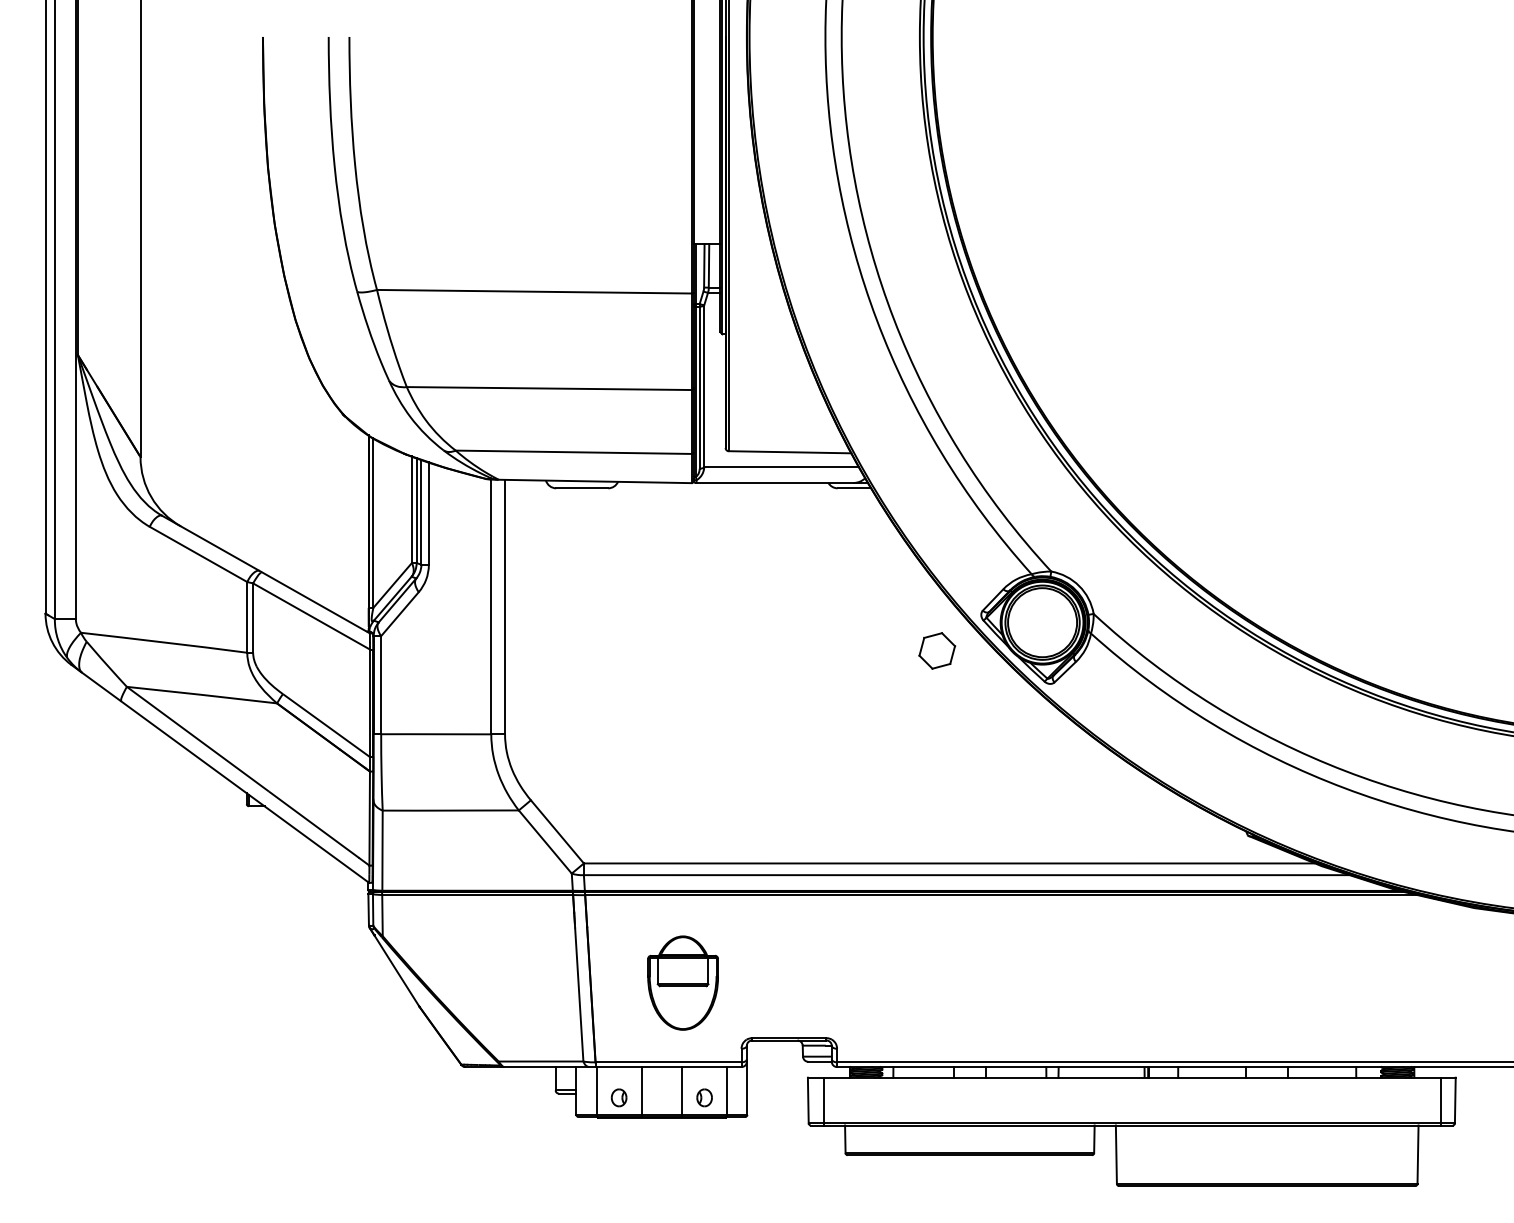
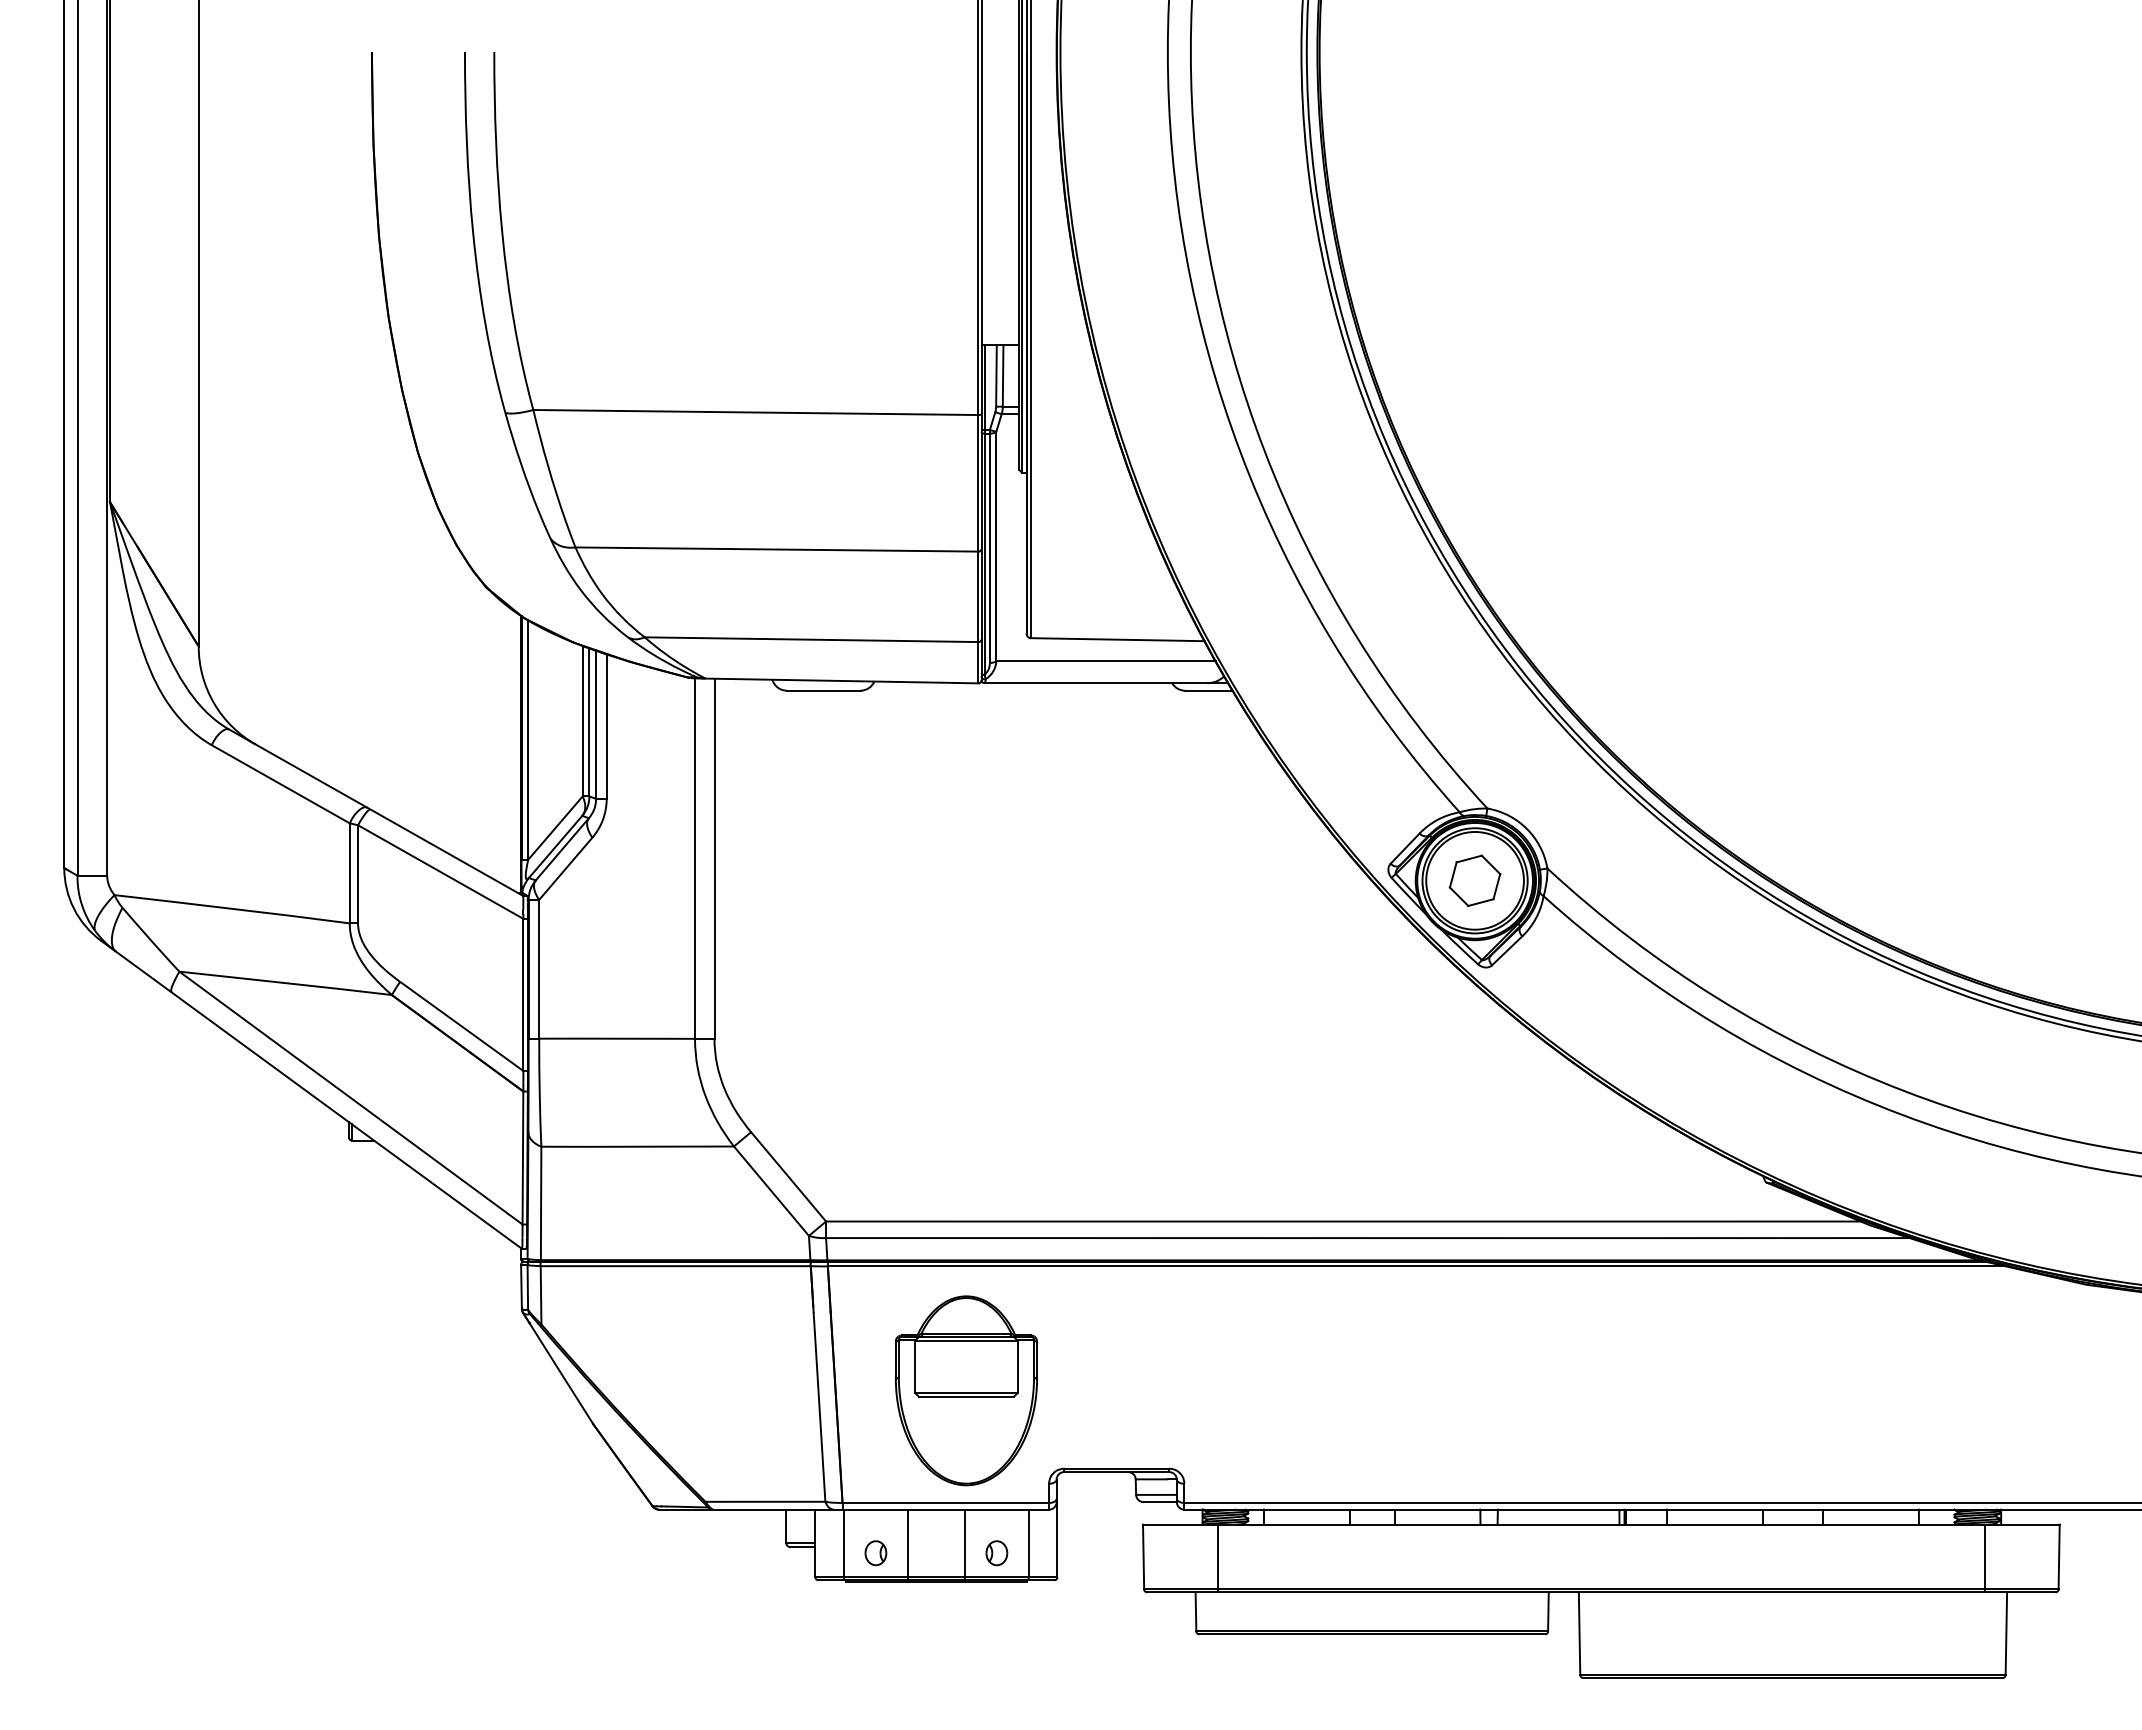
part: (936, 650) -> (1474, 880), moved
part: (683, 982) -> (966, 1390), size x1.43
line: (824, 1101) -> (1218, 1558), moved
line: (1440, 1101) -> (1984, 1558), moved

